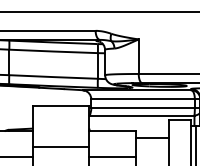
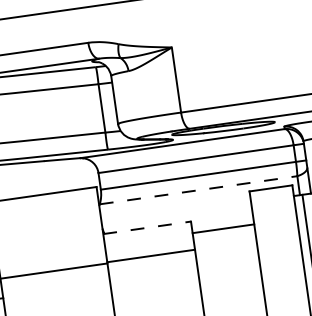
line: (142, 115) -> (199, 189), solid -> dashed
line: (113, 131) -> (148, 227), solid -> dashed
line: (112, 157) -> (151, 256), moved

